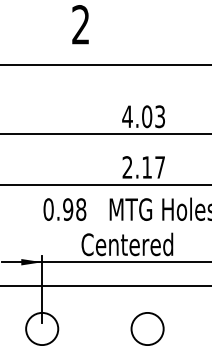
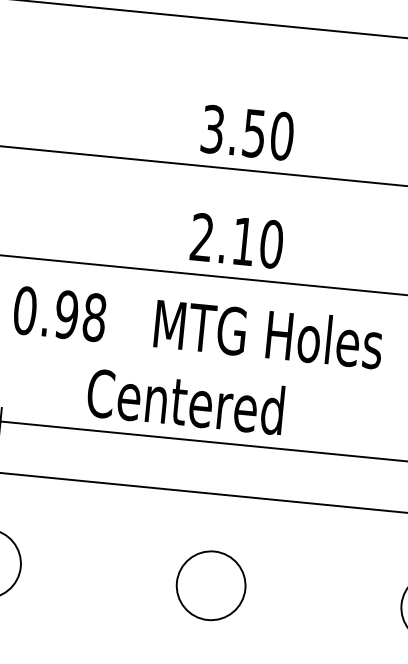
text: (143, 116) -> (246, 132), 4.03 -> 3.50
text: (160, 167) -> (272, 244), 2.17 -> 2.10

